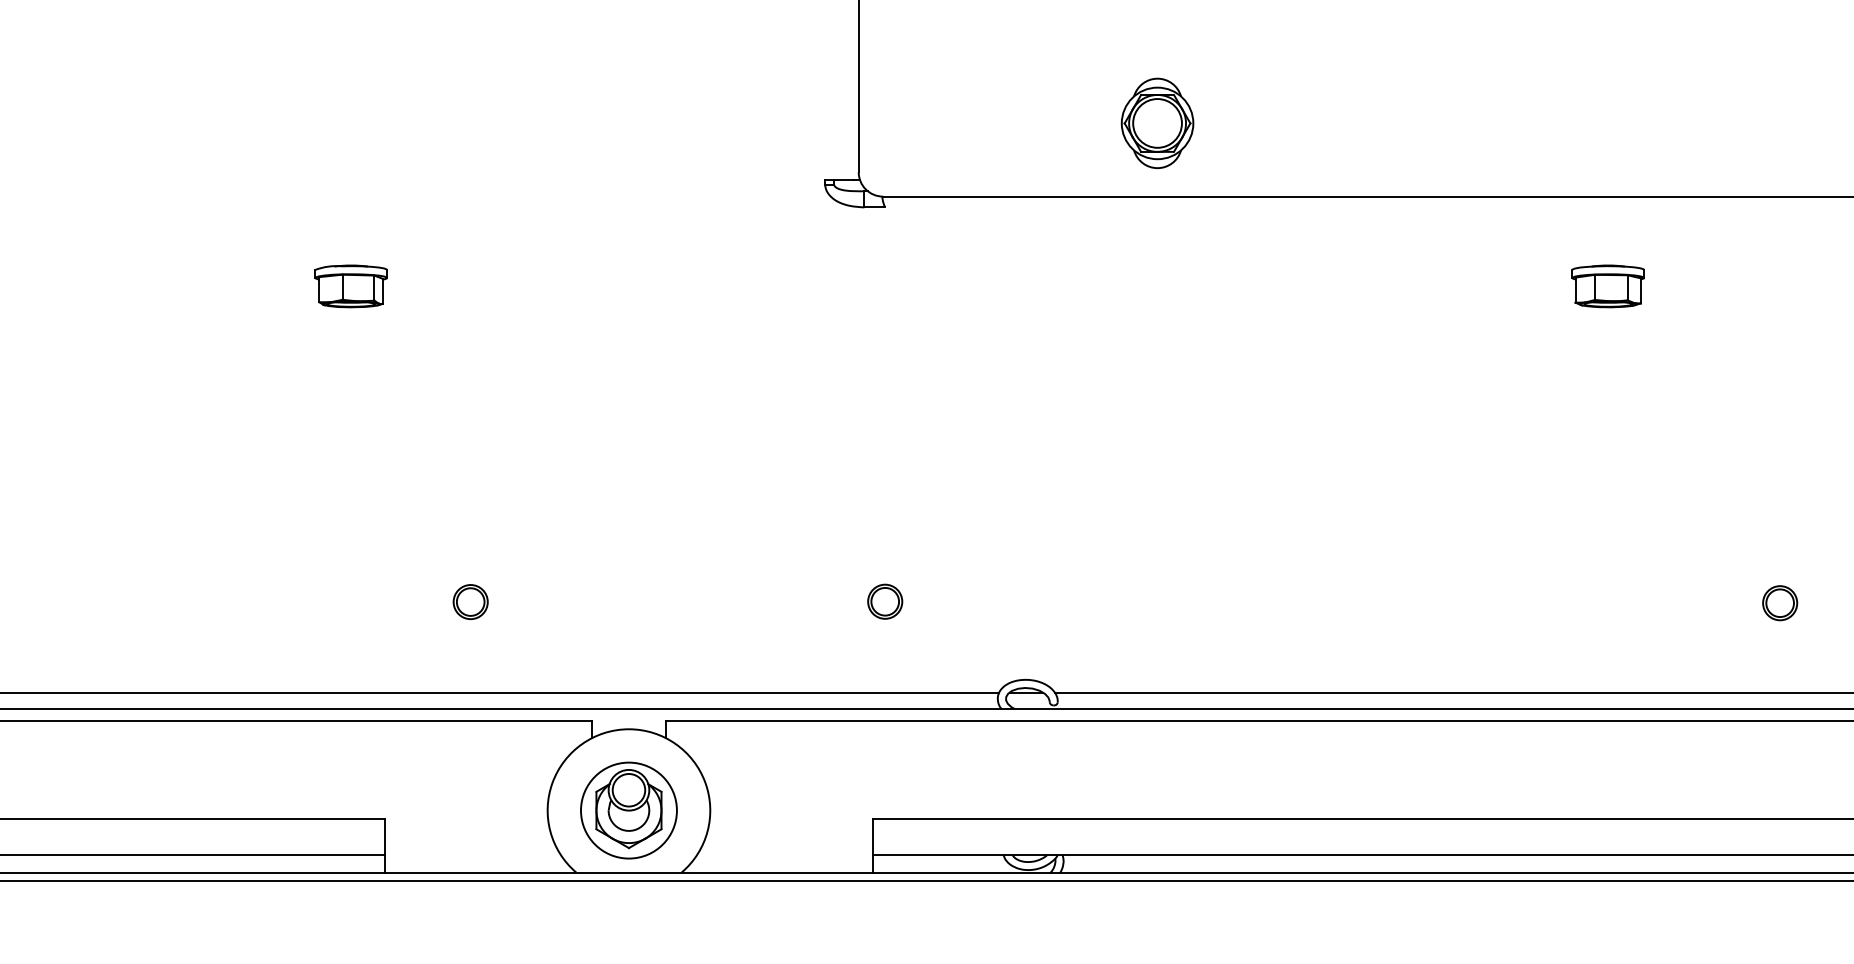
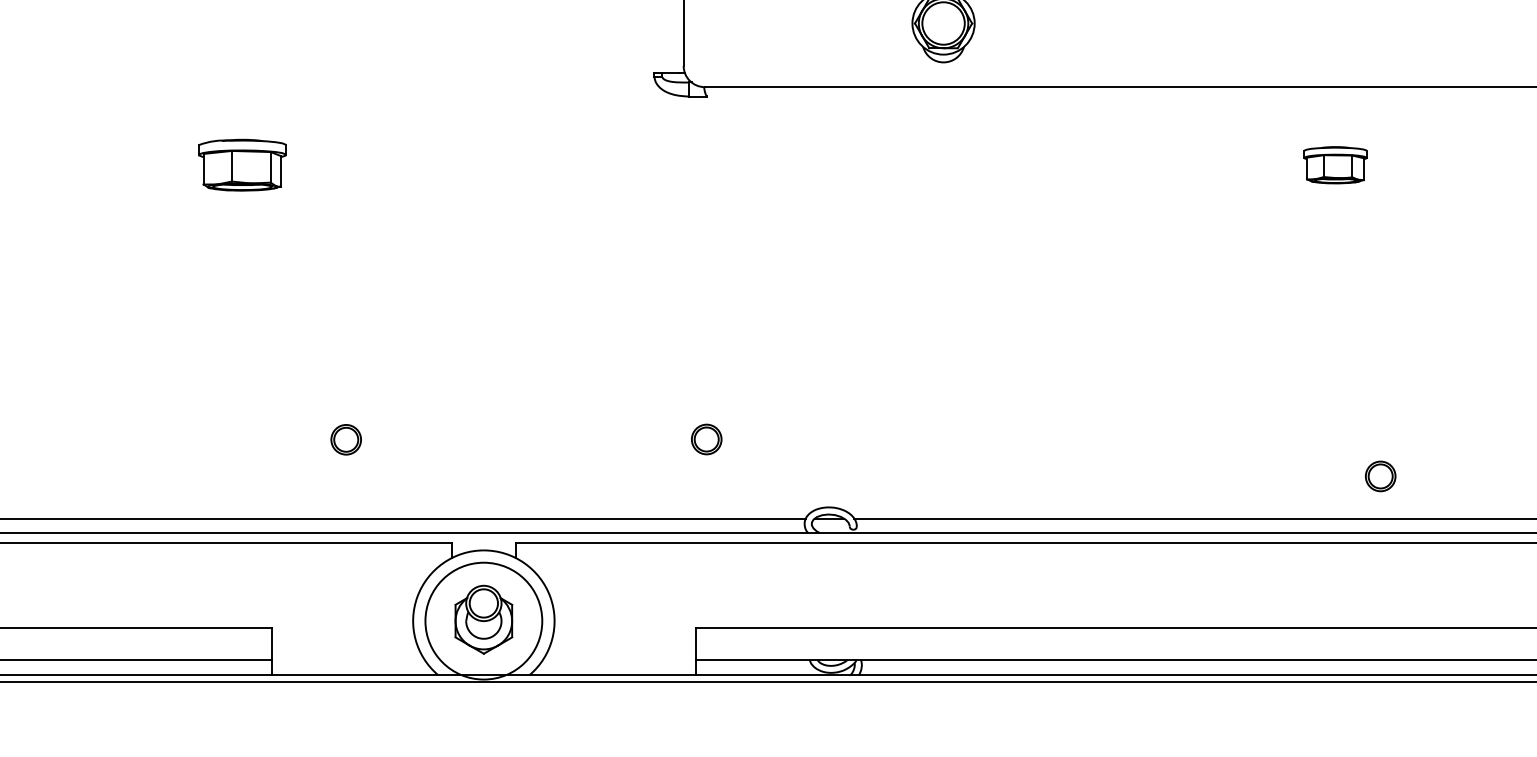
part: (350, 286) -> (241, 165), size x1.4
part: (1780, 603) -> (1380, 476), moved
circle: (628, 810) -> (483, 621), size x1.4

